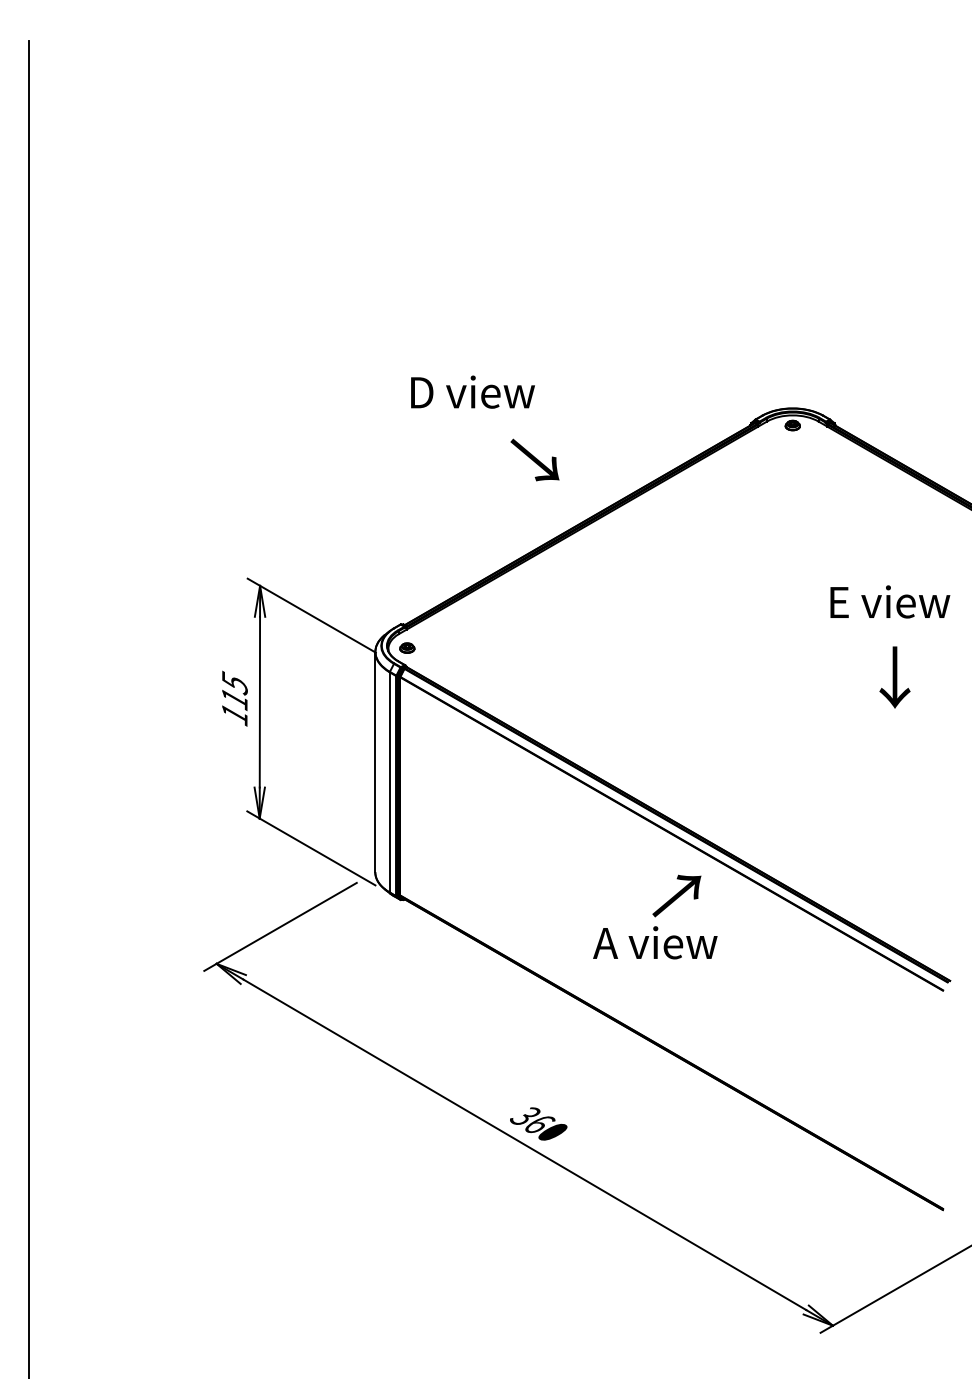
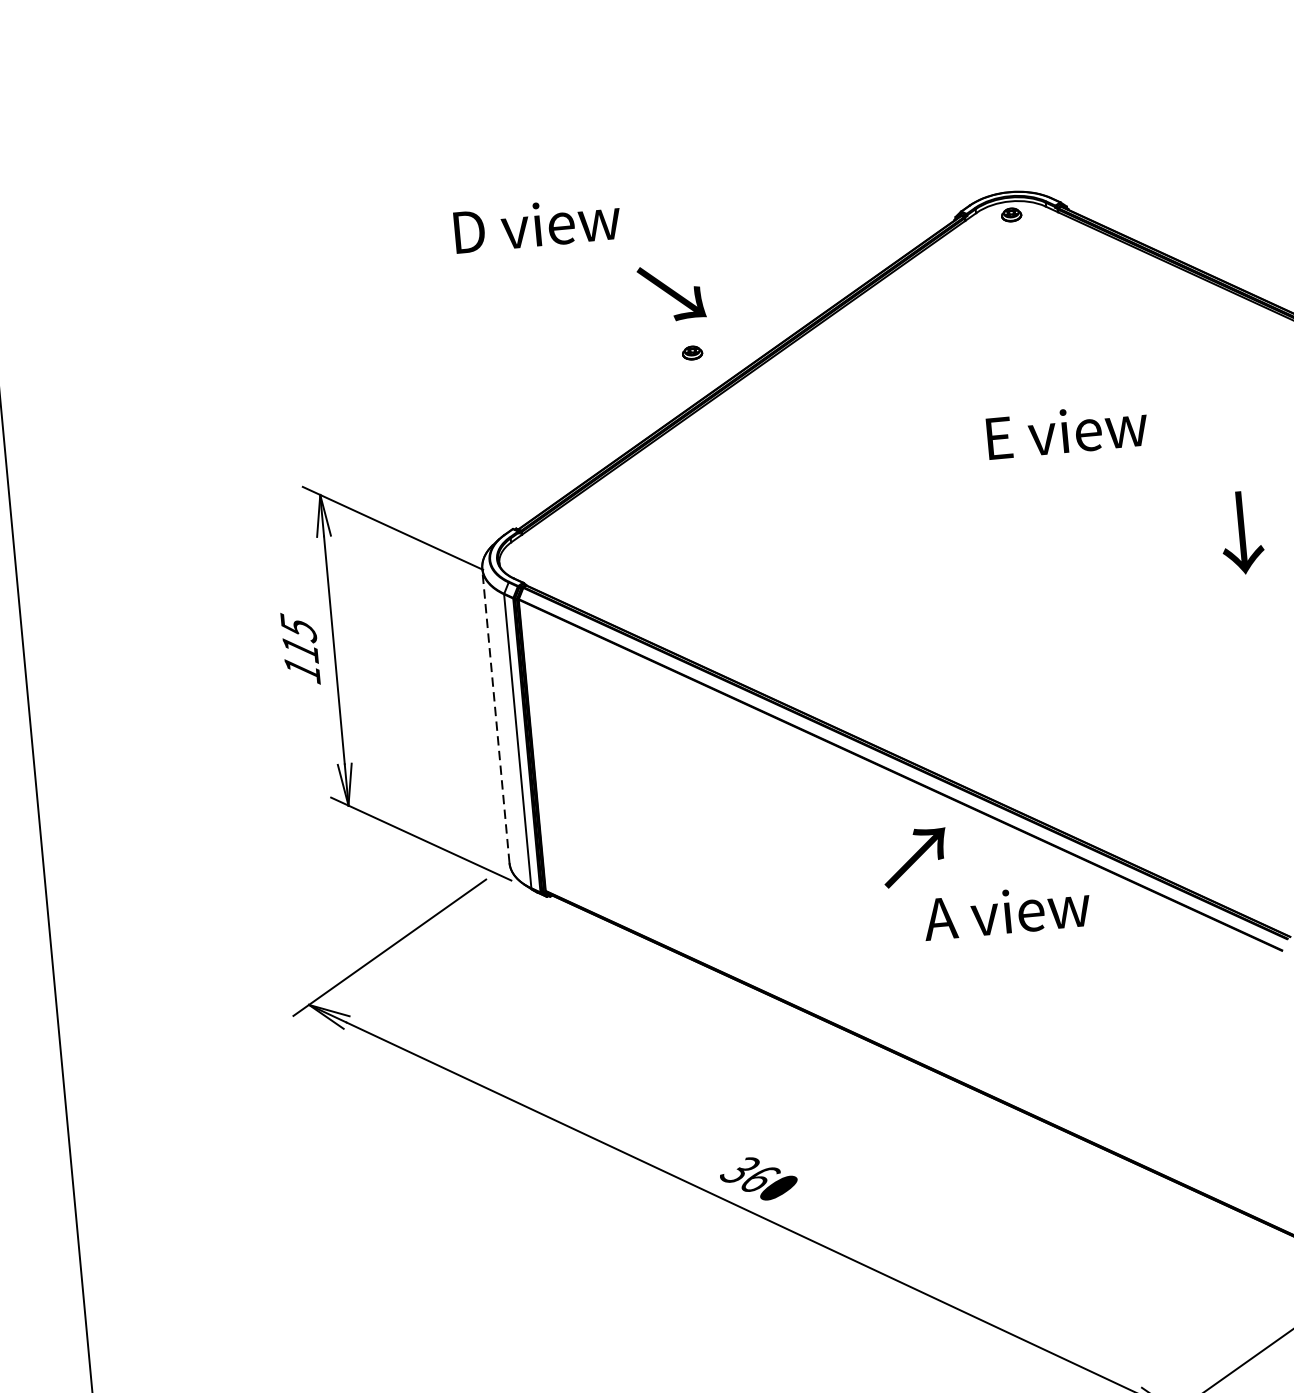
text: (472, 391) -> (536, 223), moved
text: (890, 601) -> (1067, 430), moved
part: (407, 647) -> (692, 352), moved
text: (894, 677) -> (1241, 532), moved
line: (375, 761) -> (496, 715), solid -> dashed
text: (655, 942) -> (1007, 911), moved

